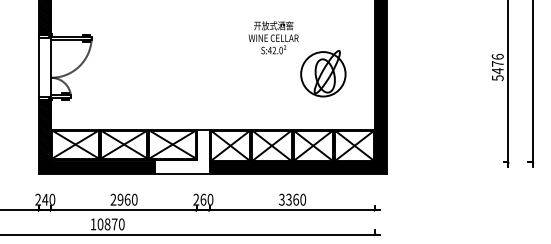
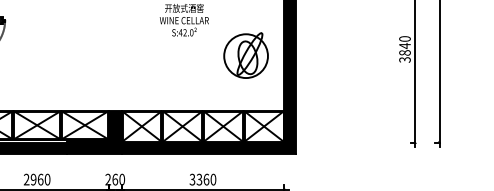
text: (497, 66) -> (404, 48), 5476 -> 3840
part: (323, 73) -> (246, 55), moved
fill: (181, 151) -> (93, 132), added

